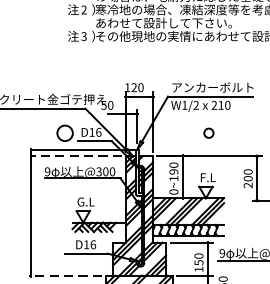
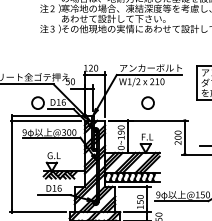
circle: (208, 132) -> (147, 102), size x1.67
line: (74, 156) -> (45, 120), dashed -> solid
line: (64, 276) -> (37, 212), dashed -> solid

